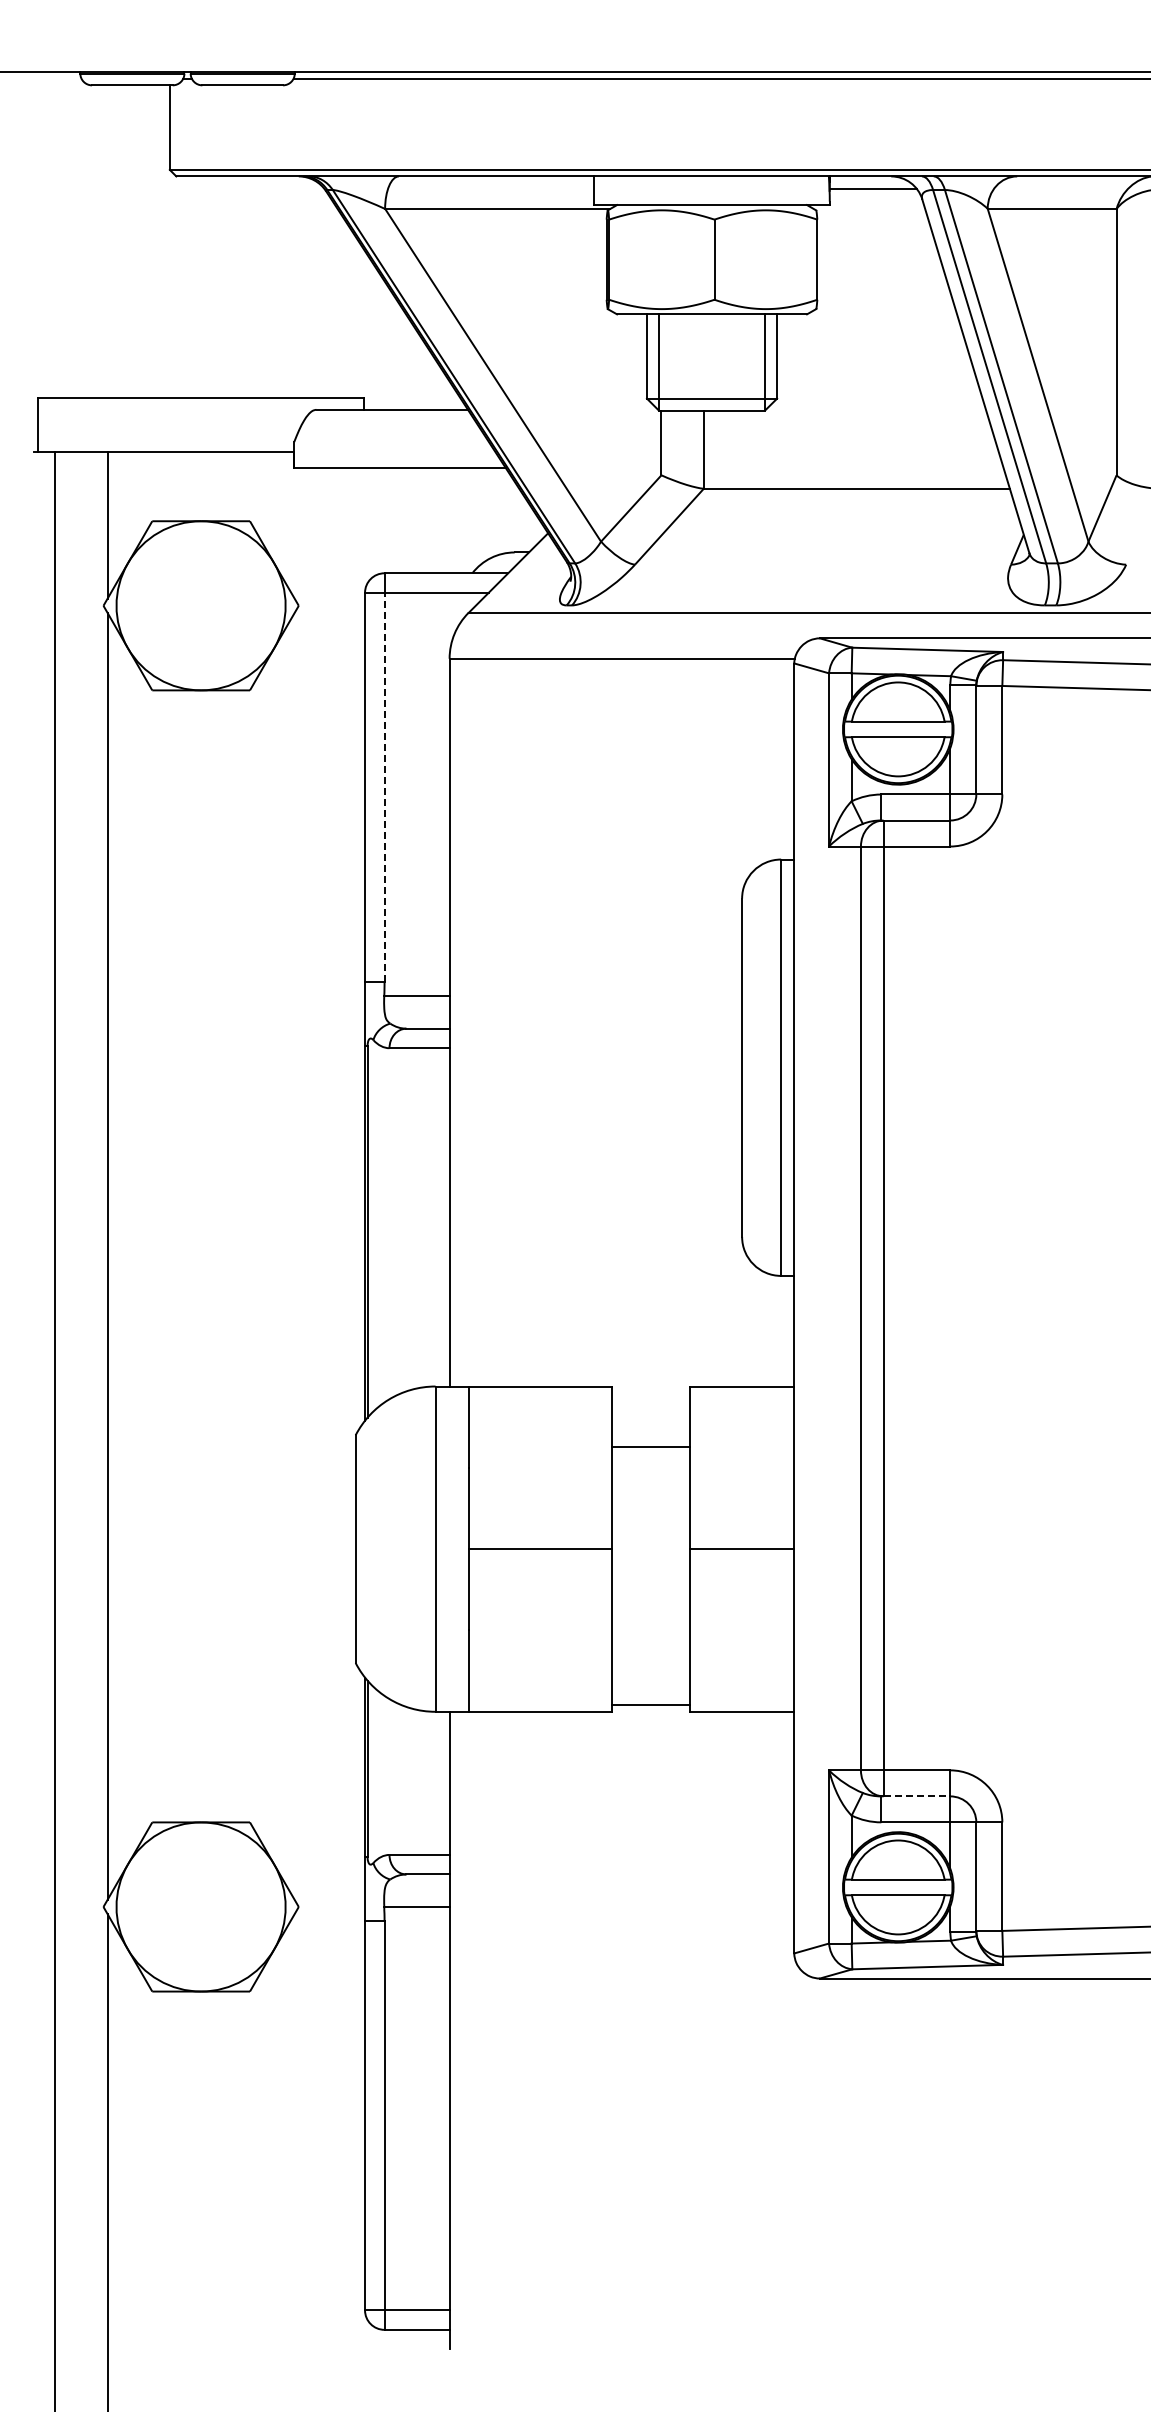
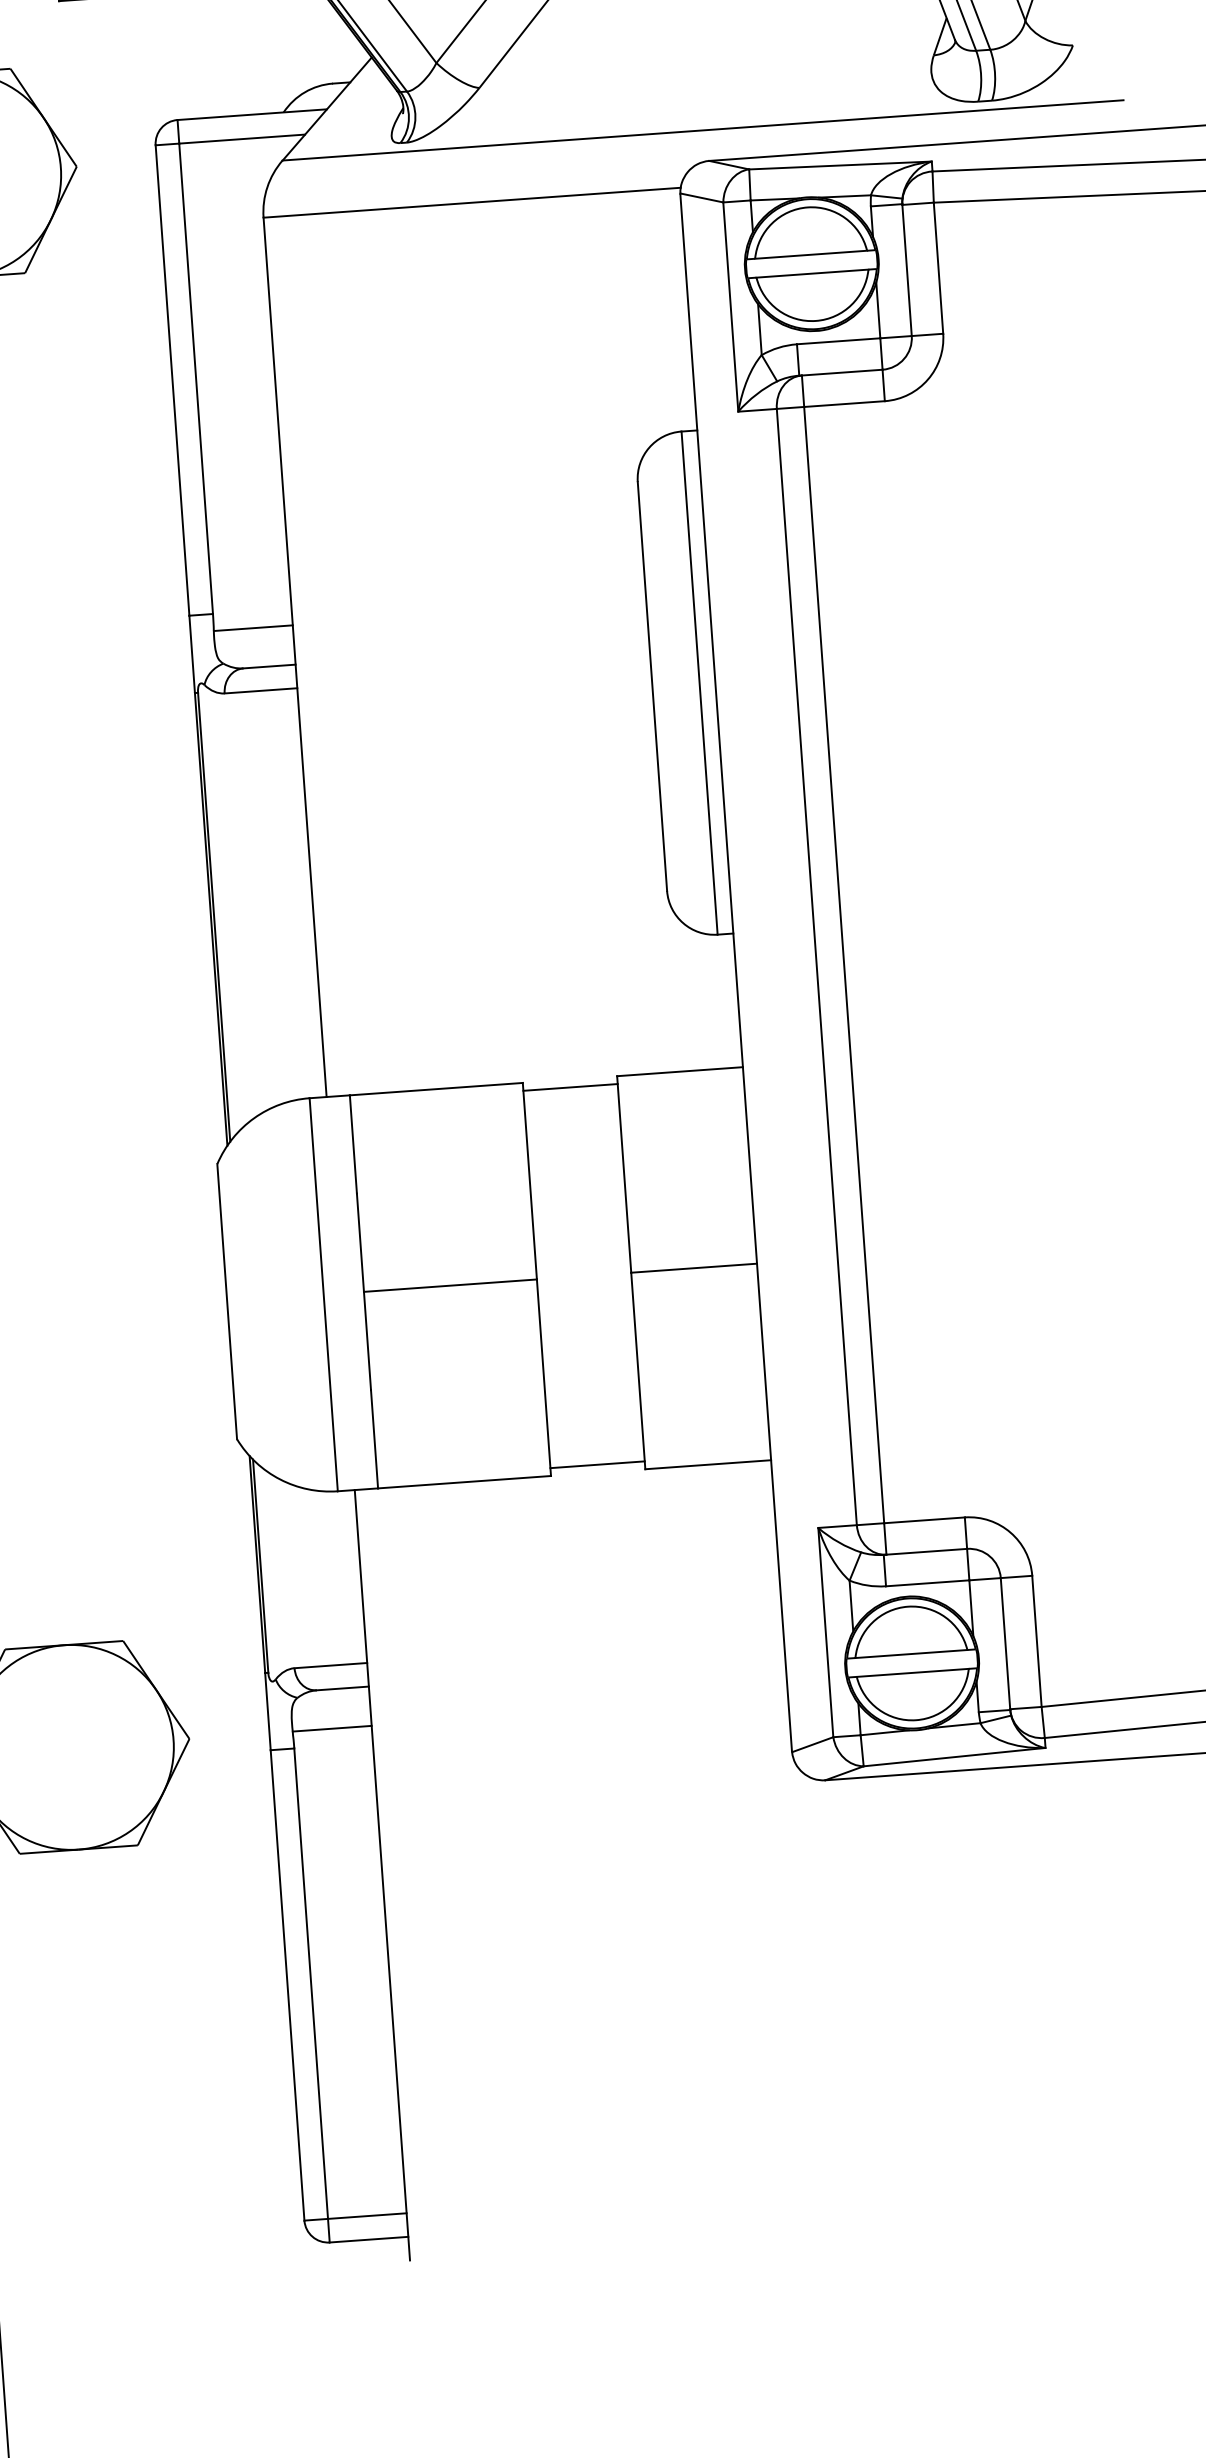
line: (384, 787) -> (196, 378), dashed -> solid
line: (651, 1447) -> (571, 1087), moved
line: (917, 1796) -> (927, 1551), dashed -> solid

